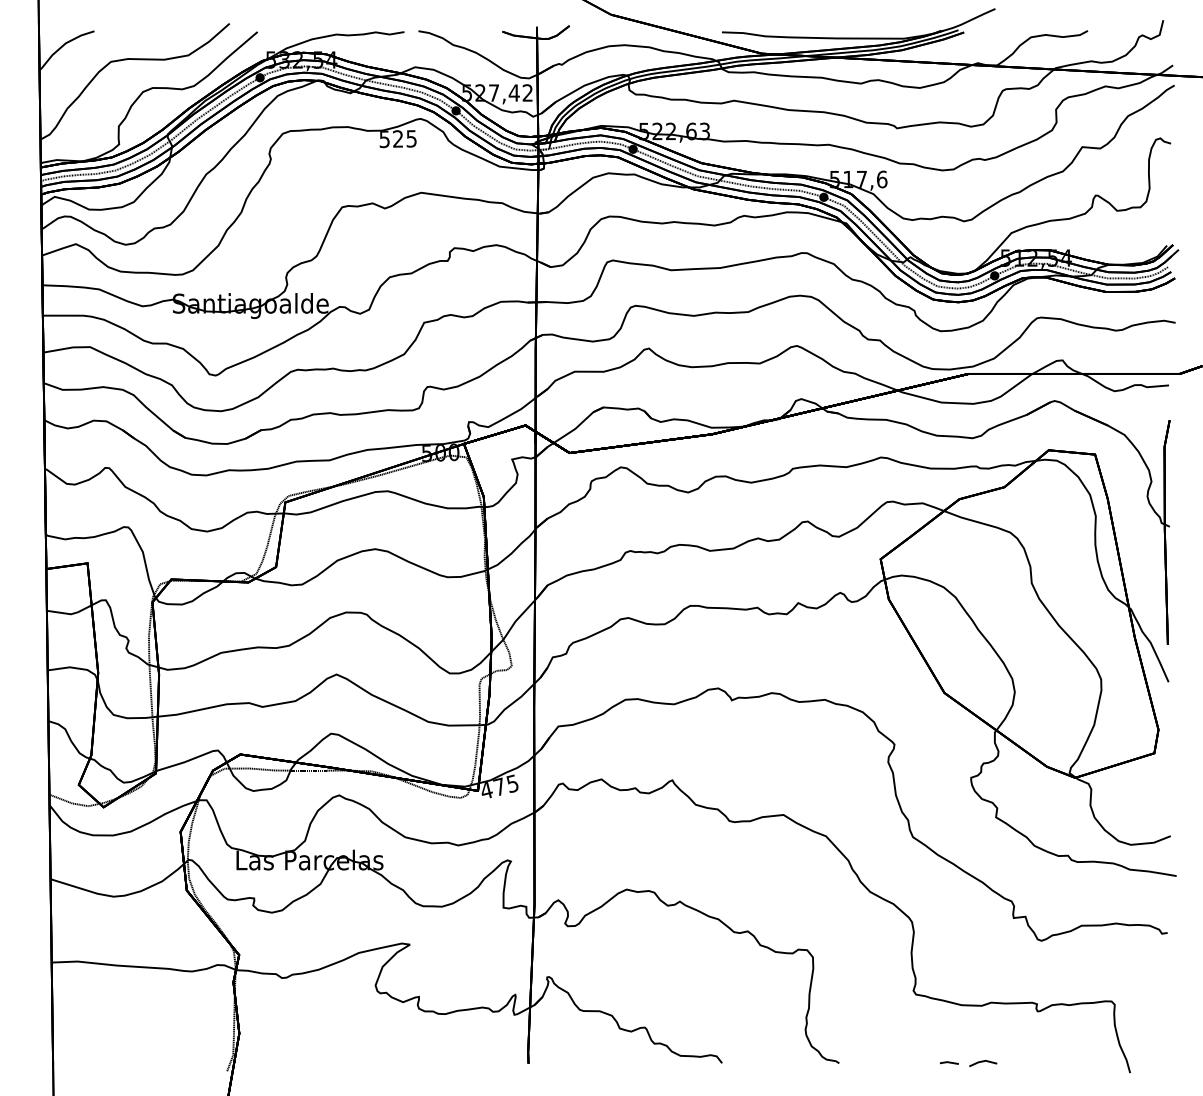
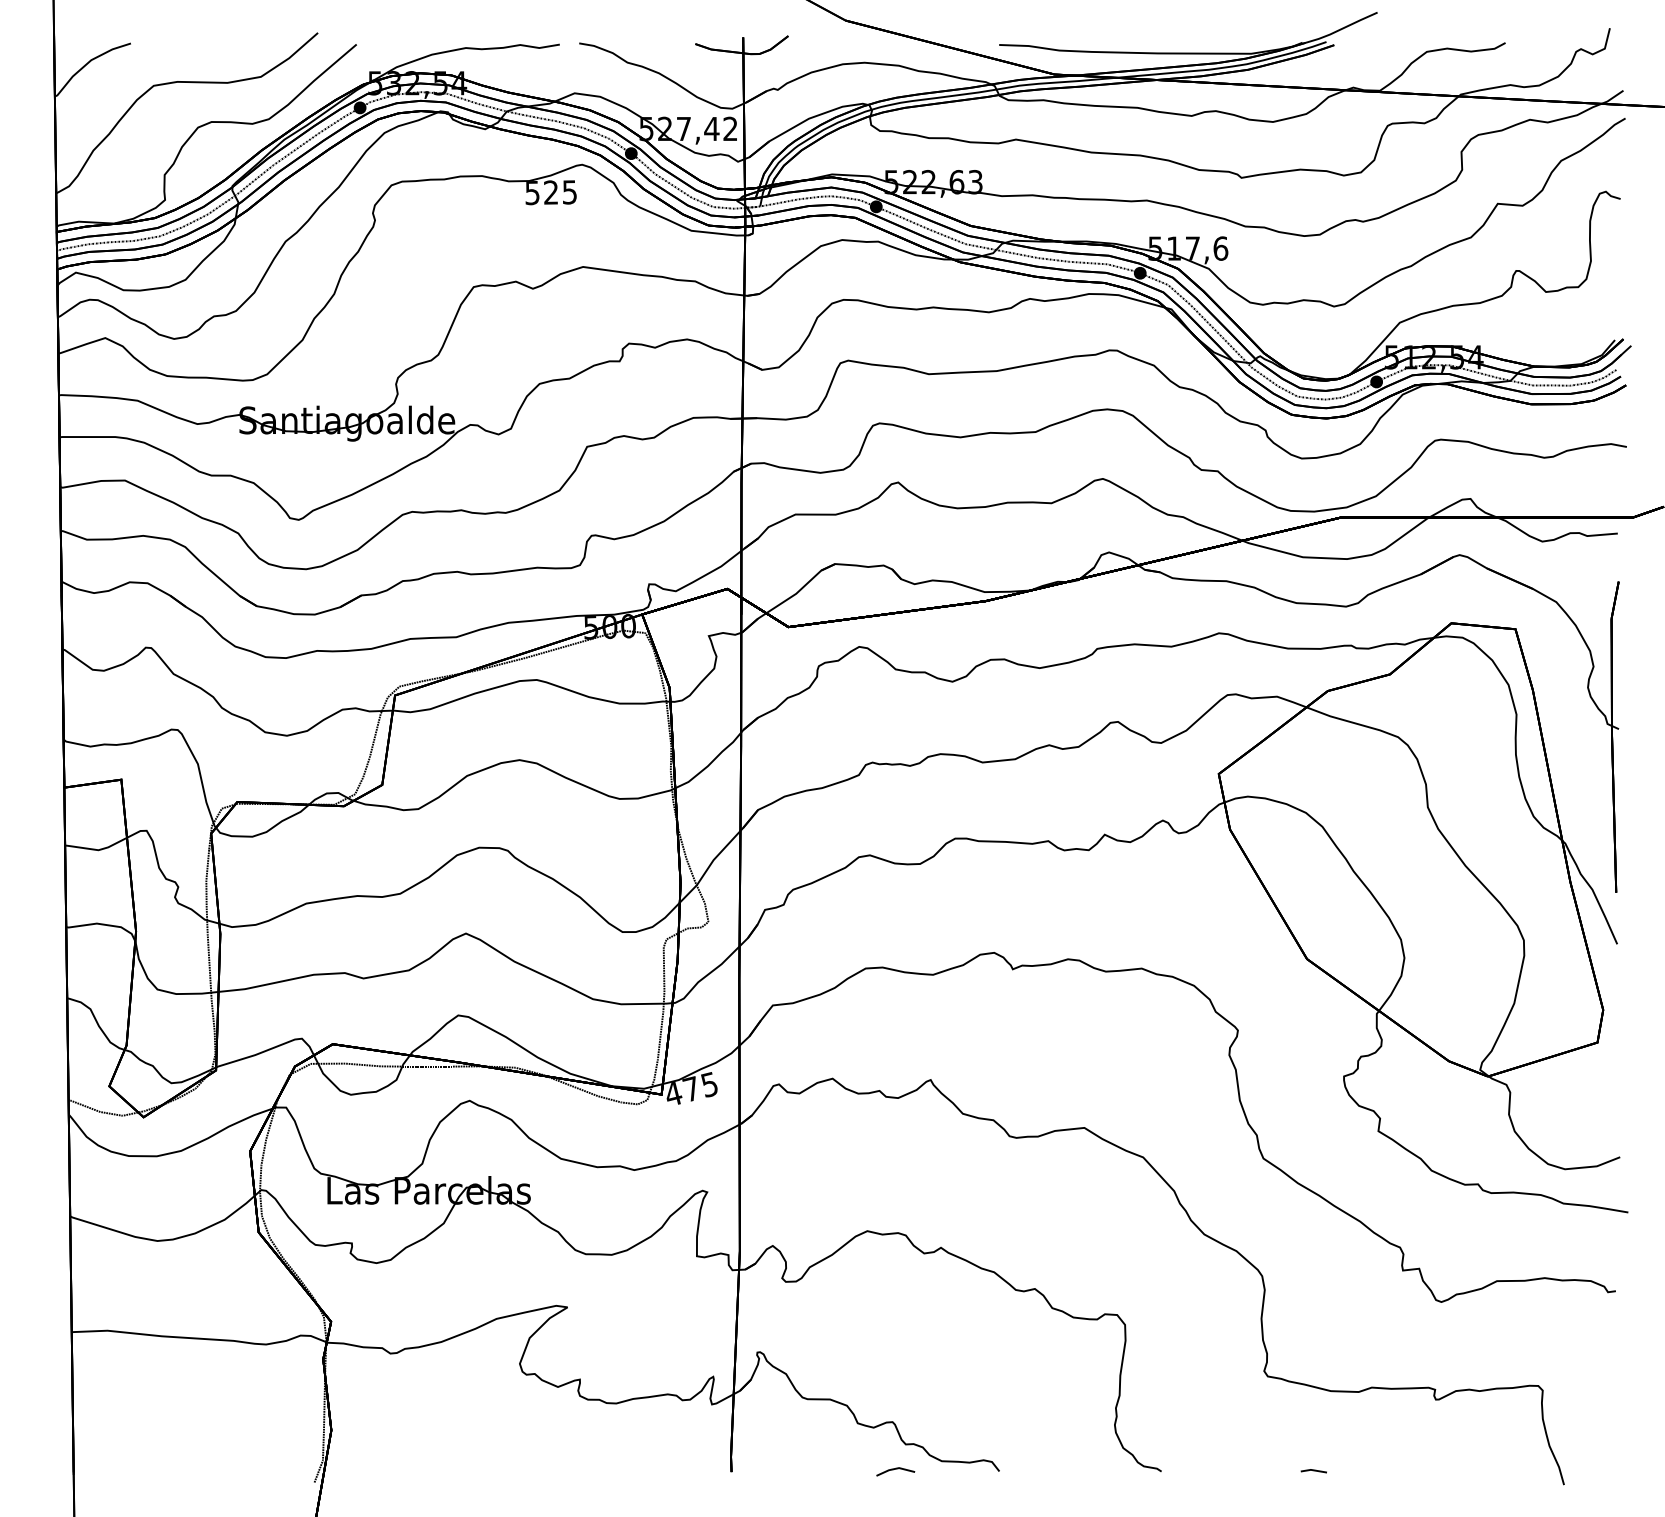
line: (983, 1061) -> (895, 1469), moved

